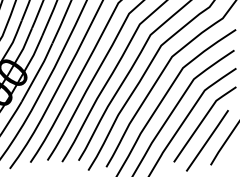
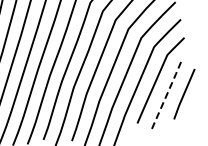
line: (208, 139) -> (167, 94), solid -> dashed

